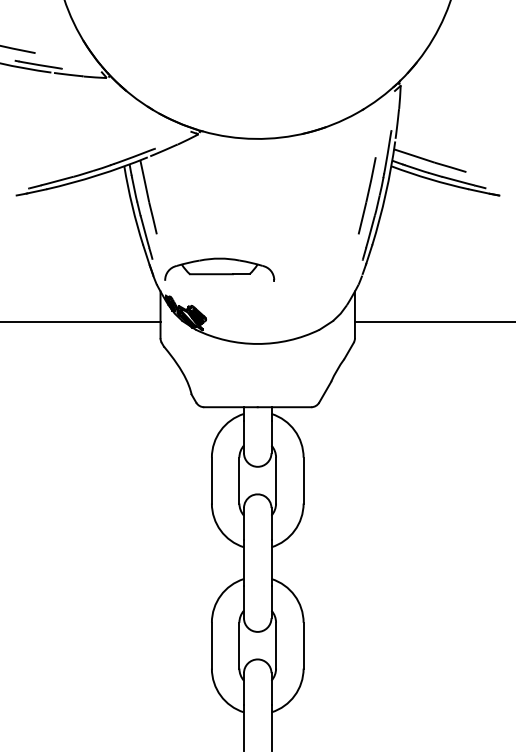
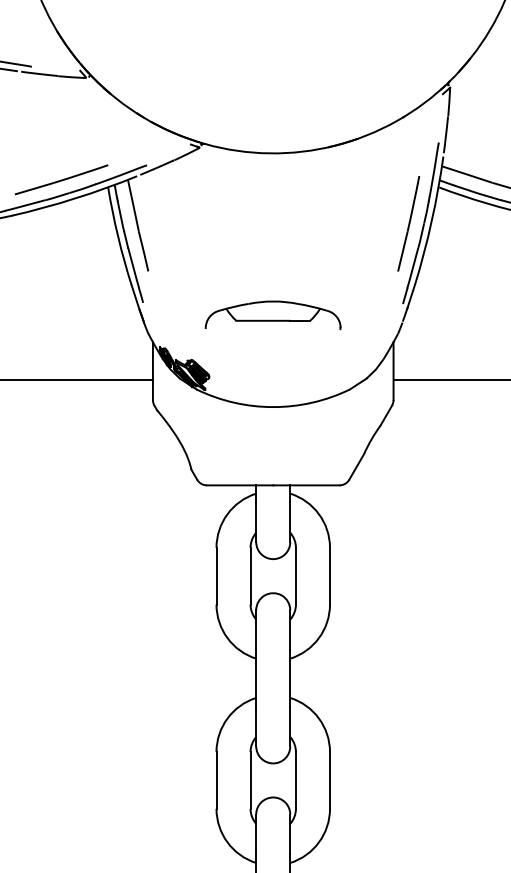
line: (86, 159) -> (61, 178), added
part: (219, 269) -> (272, 314), moved

